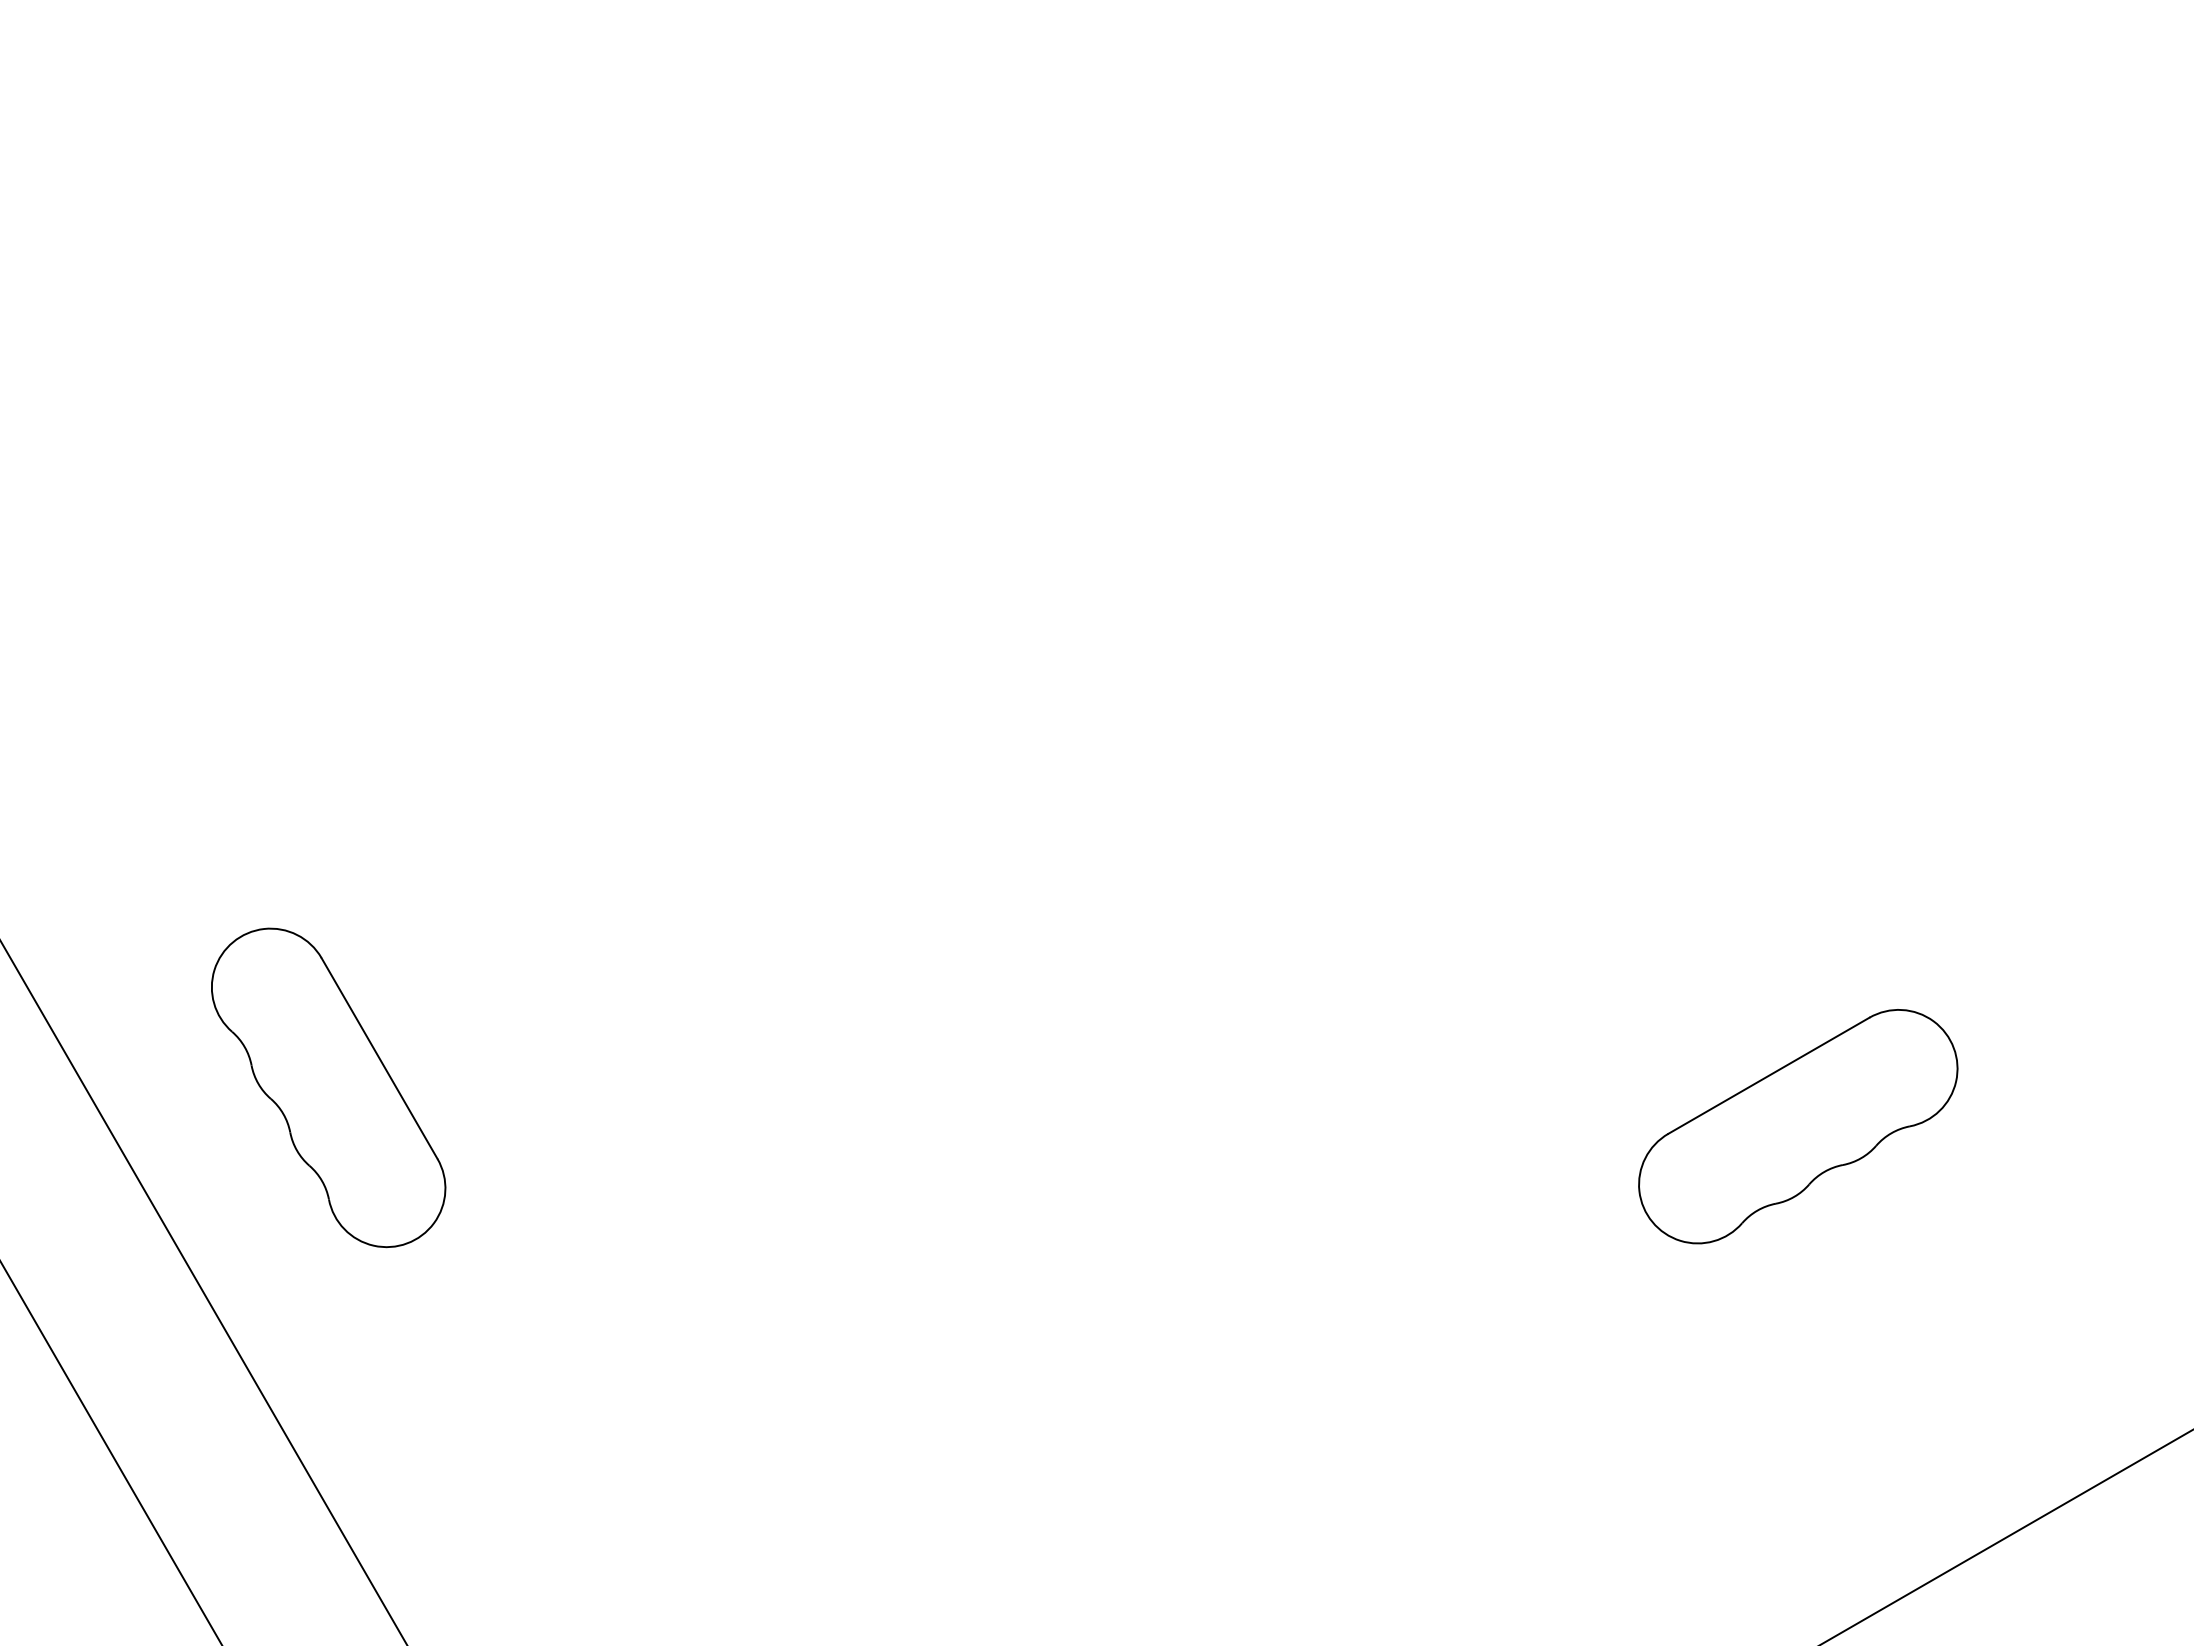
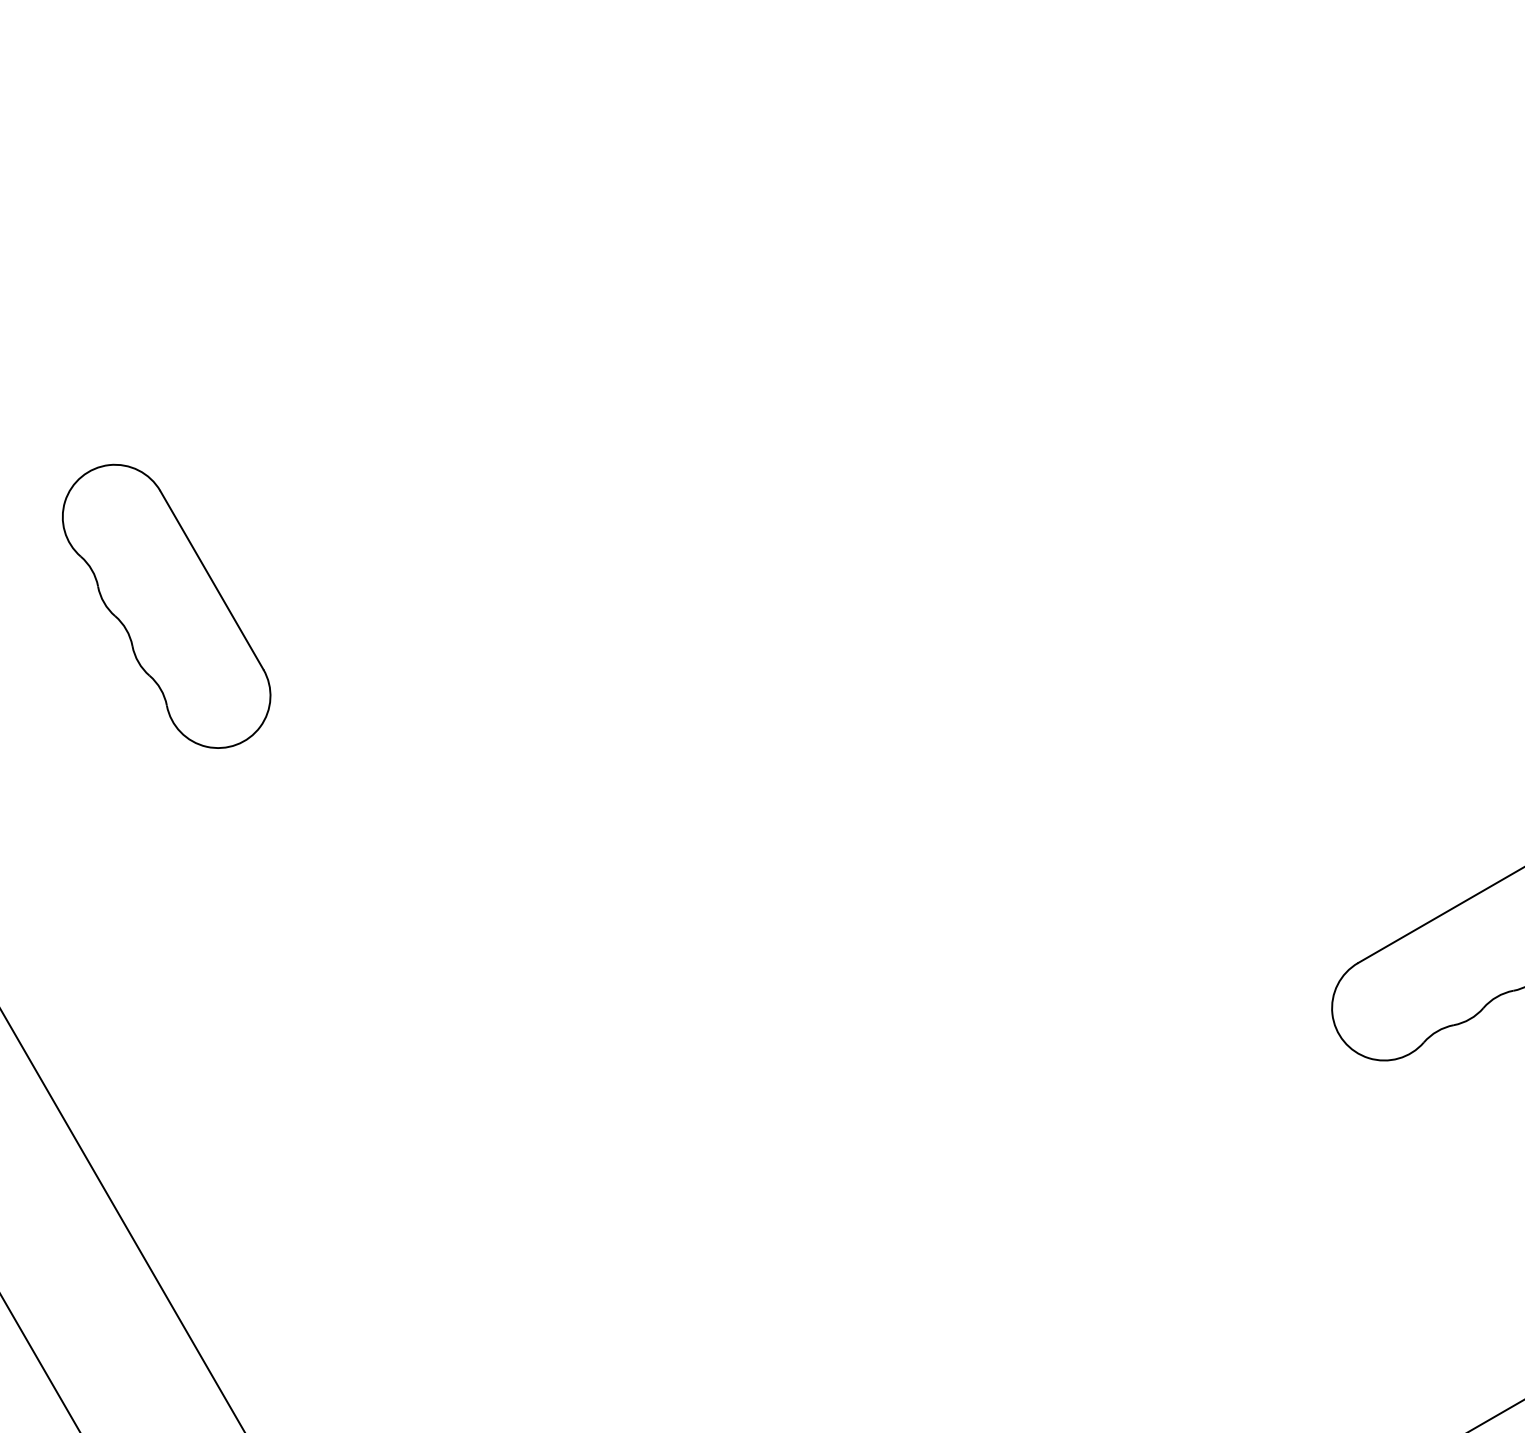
part: (328, 1087) -> (166, 606), moved

